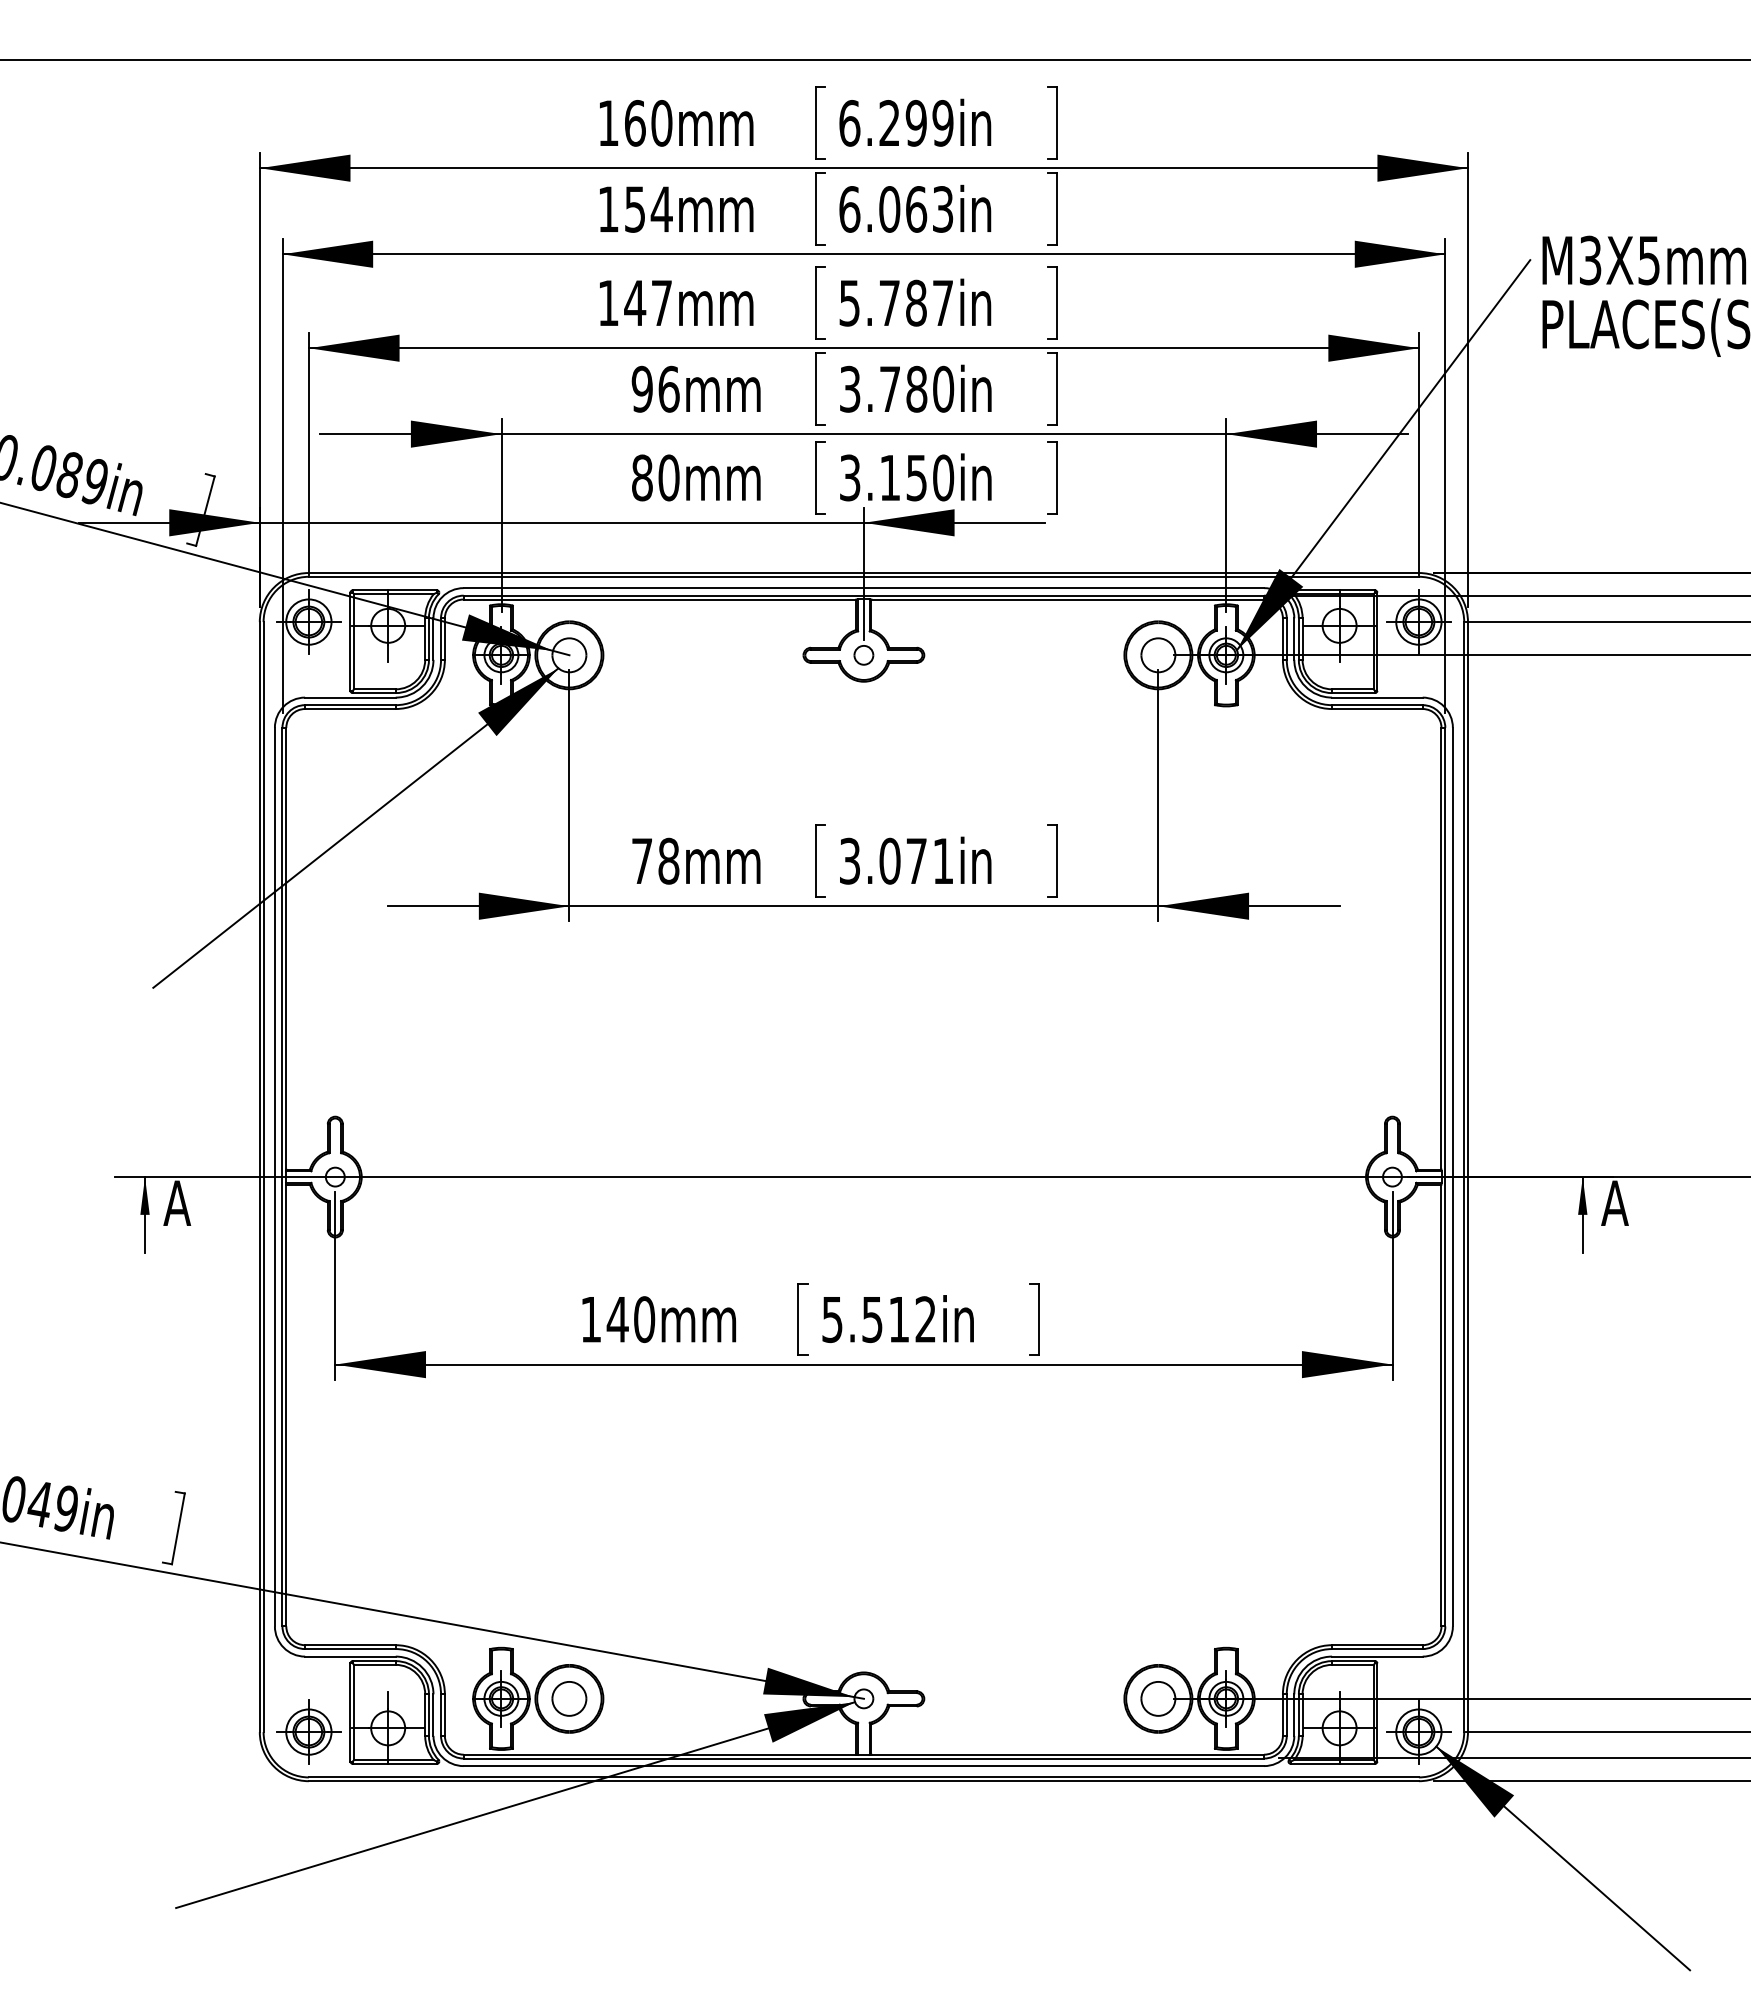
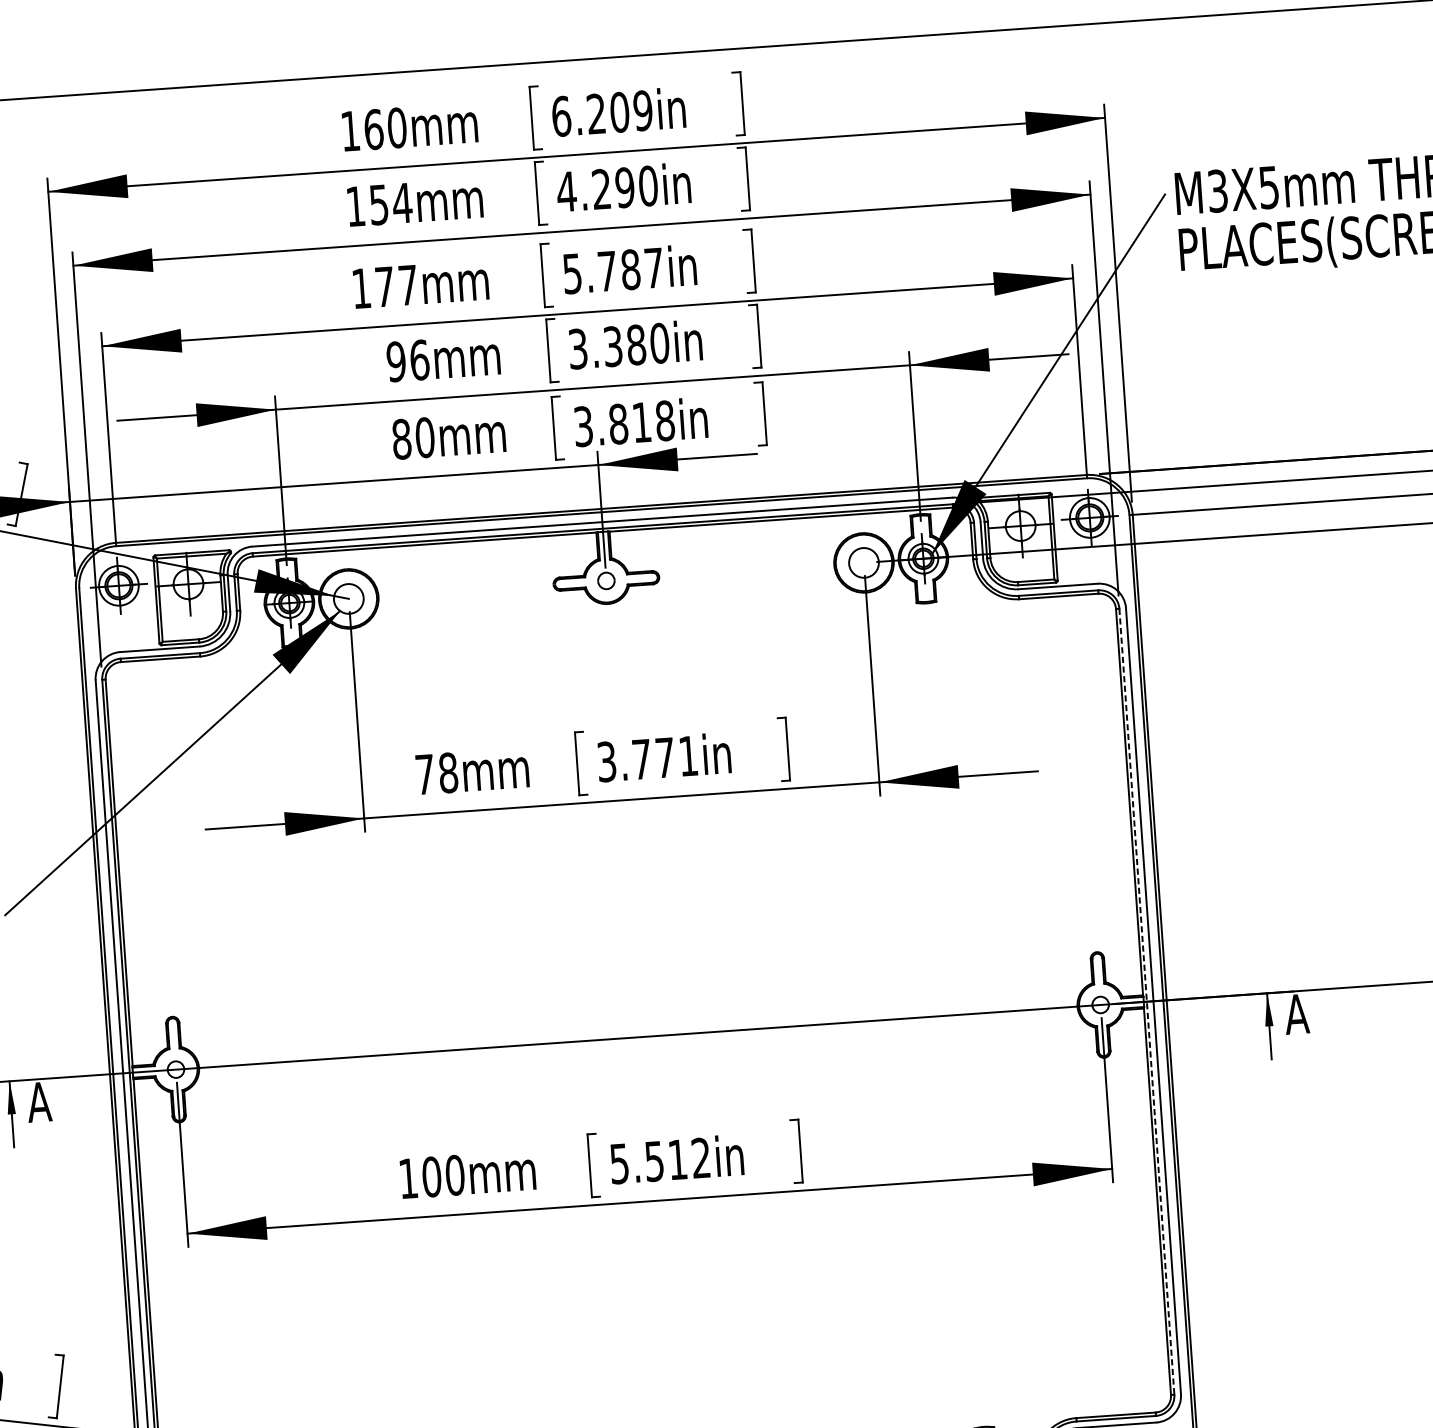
text: (915, 123) -> (619, 112), 6.299in -> 6.209in
text: (895, 209) -> (606, 189), 6.063in -> 4.290in
text: (635, 302) -> (385, 286), 147mm -> 177mm
text: (890, 388) -> (613, 345), 3.780in -> 3.380in
text: (916, 477) -> (641, 422), 3.150in -> 3.818in
text: (889, 860) -> (641, 758), 3.071in -> 3.771in
line: (1445, 1177) -> (1147, 1002), solid -> dashed
text: (617, 1319) -> (431, 1176), 140mm -> 100mm

